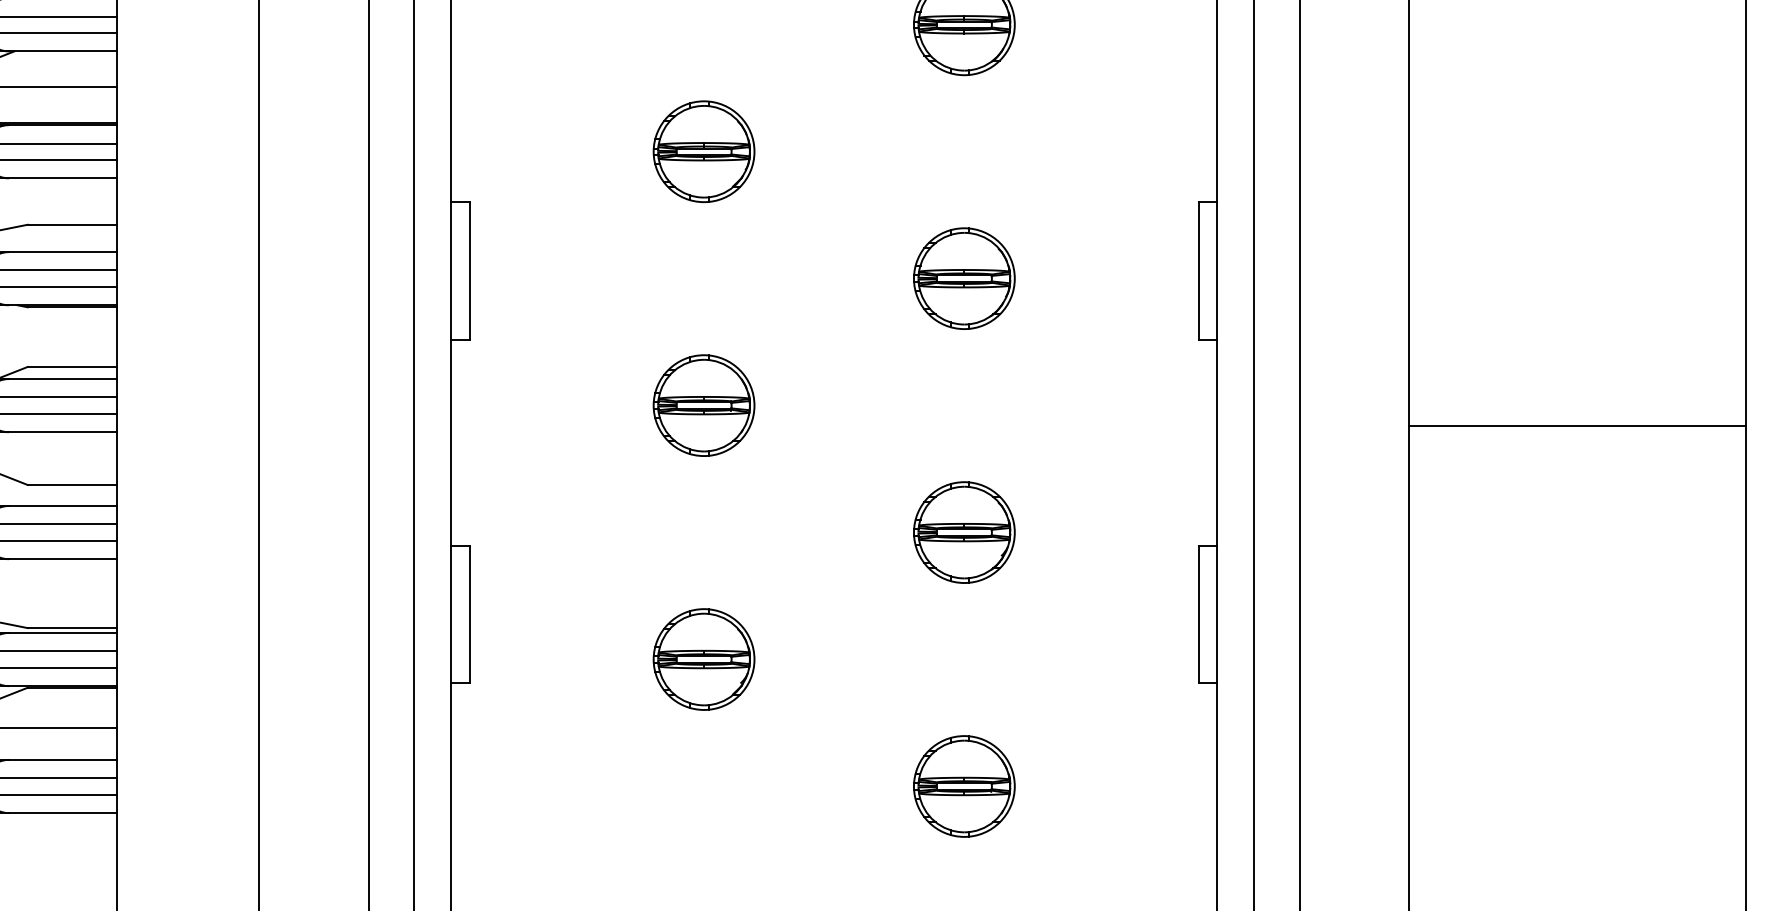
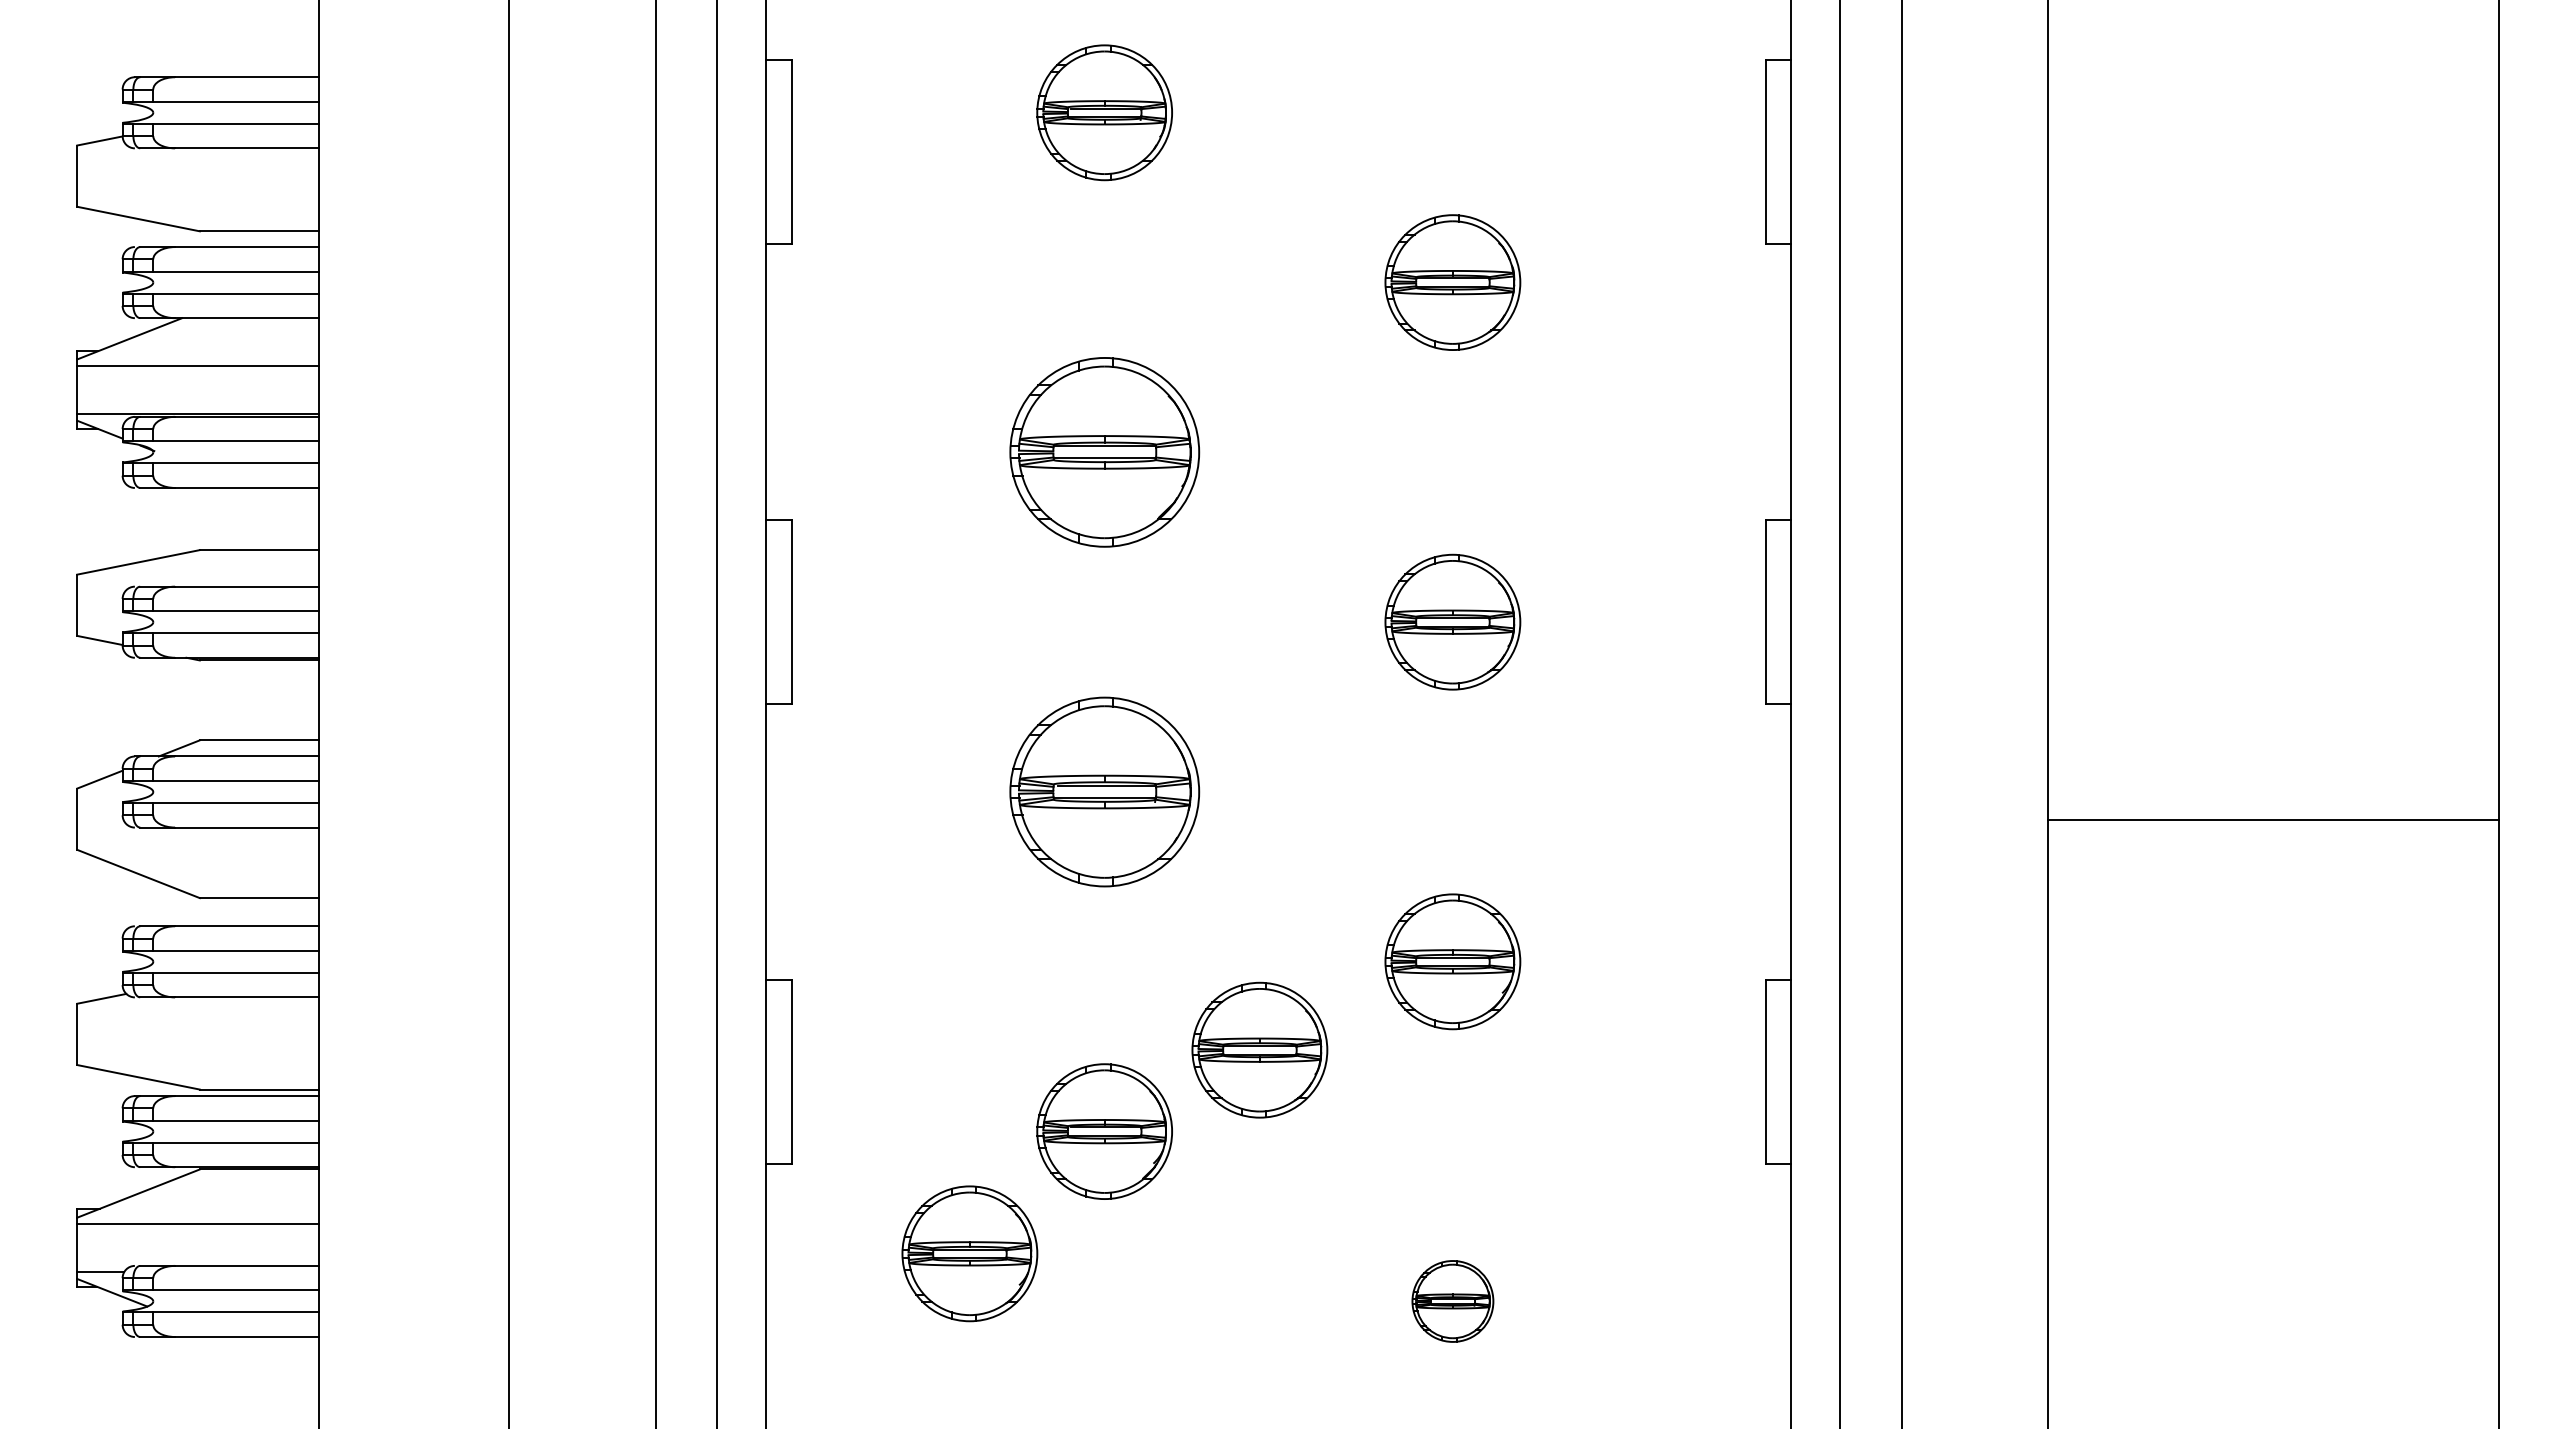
part: (703, 151) -> (1104, 452), size x1.4
part: (703, 405) -> (1104, 791), size x1.4
part: (819, 598) -> (1259, 1049), added
part: (603, 750) -> (969, 1253), added
part: (964, 786) -> (1452, 1301), size x0.6

